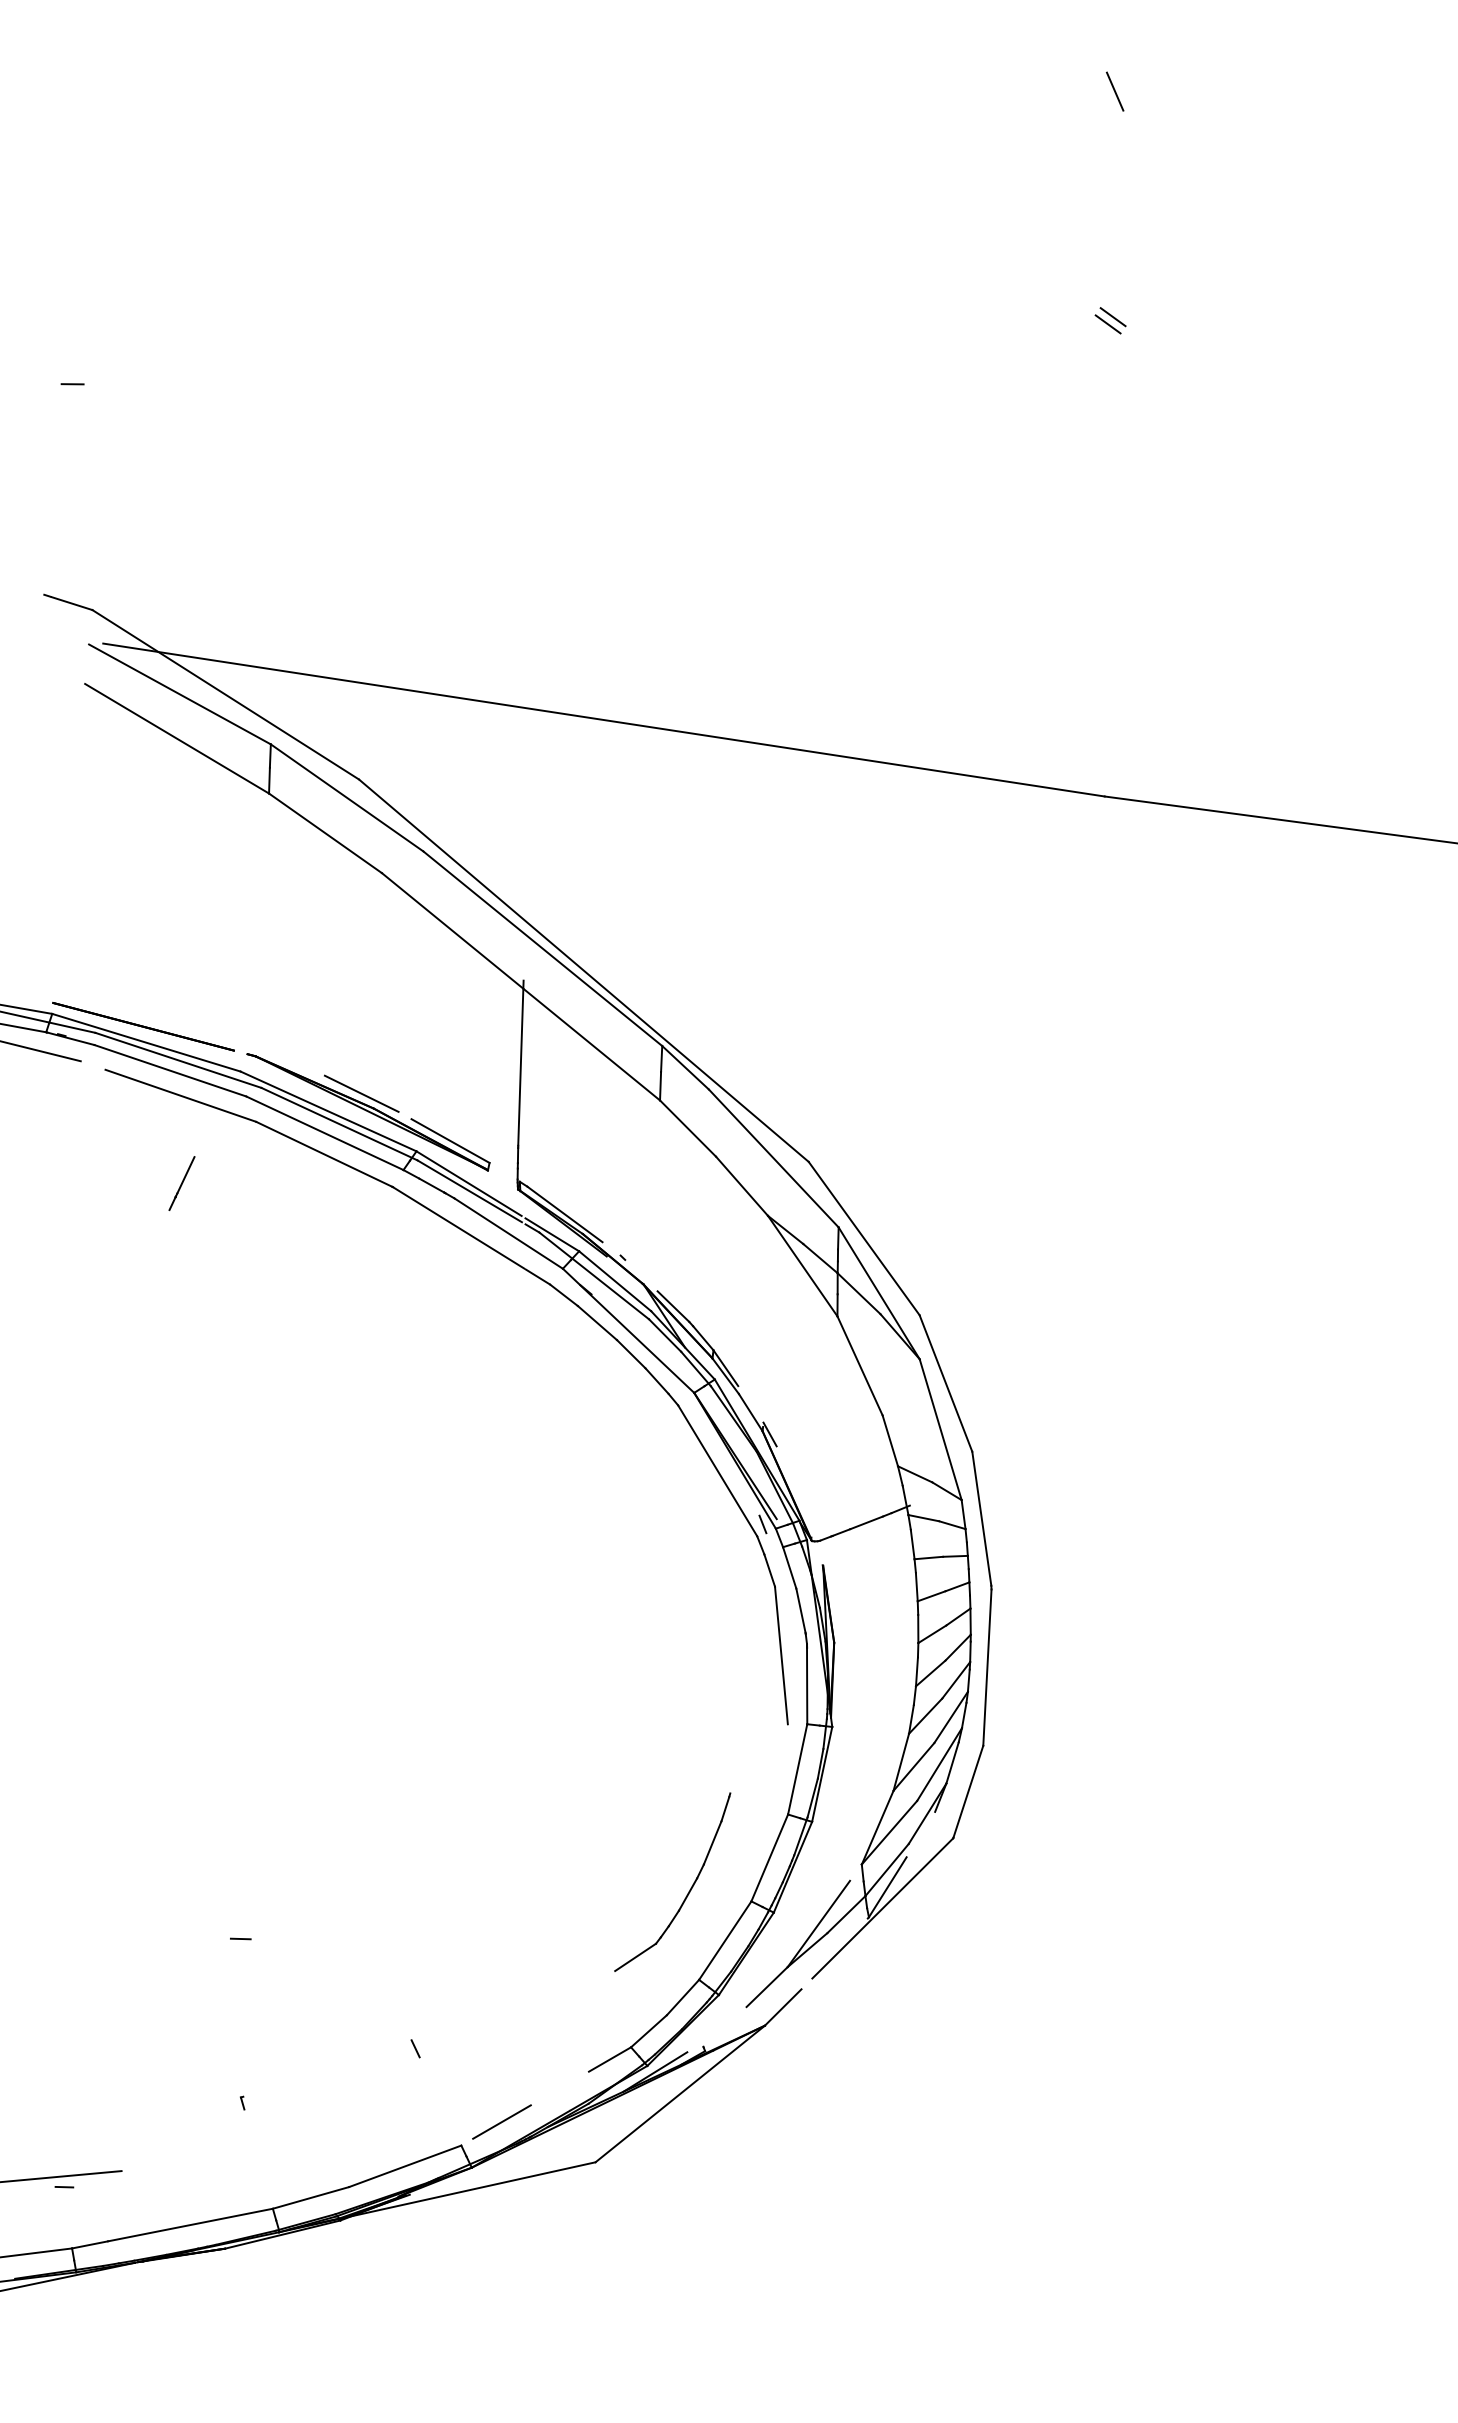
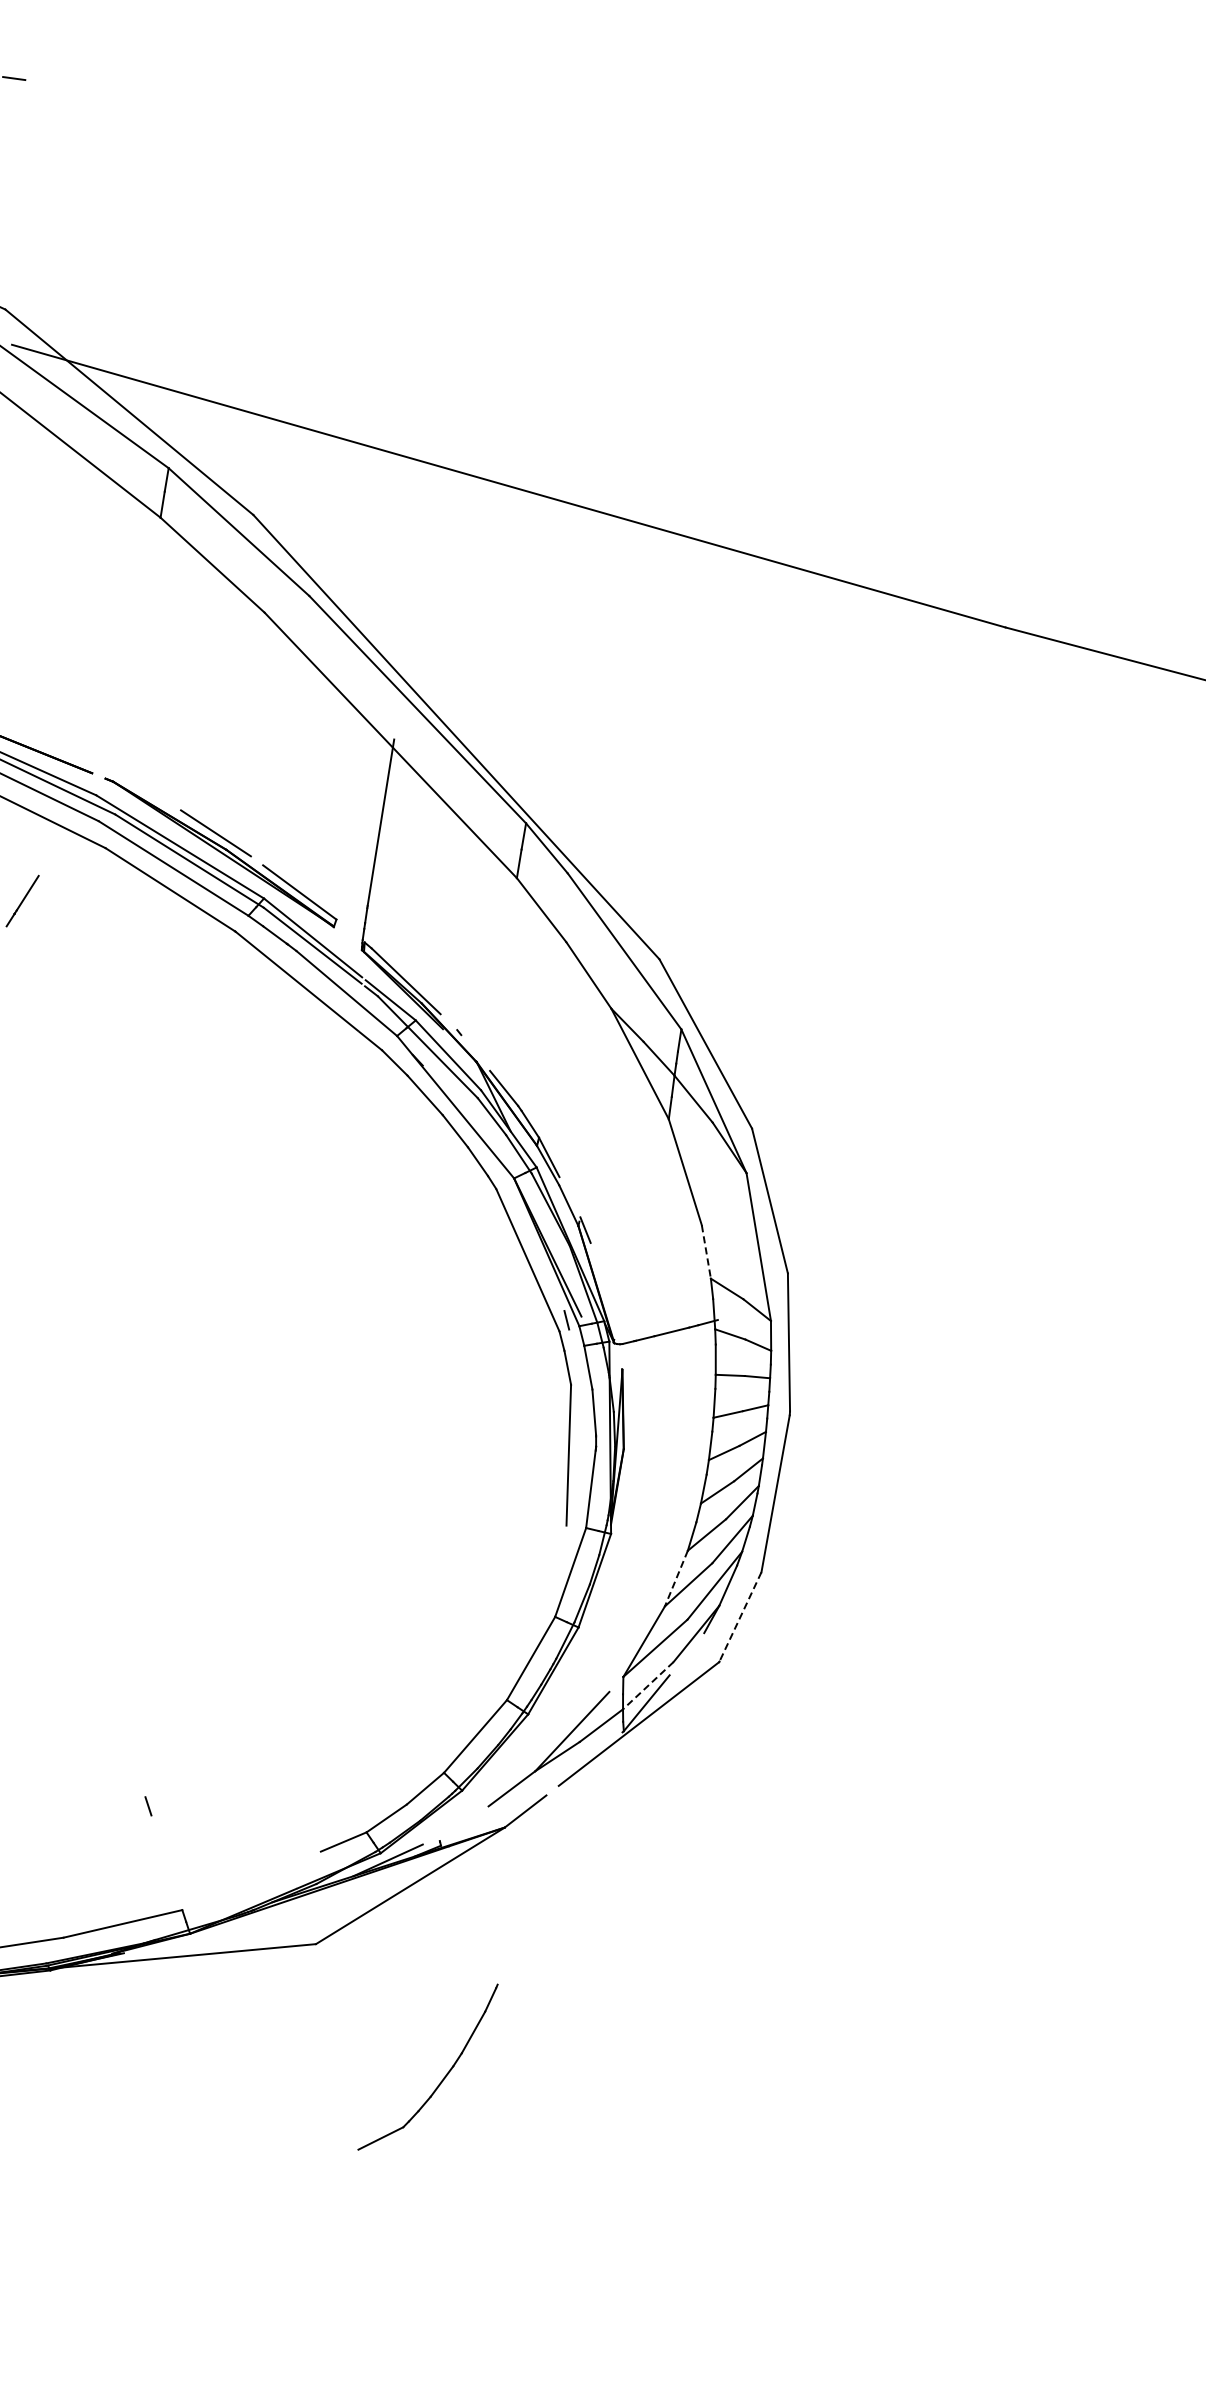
line: (1112, 317) -> (1074, 143), removed
line: (1107, 324) -> (1068, 150), removed
line: (890, 1440) -> (706, 1251), solid -> dashed
line: (901, 1762) -> (676, 1578), solid -> dashed
line: (968, 1792) -> (740, 1617), solid -> dashed
line: (887, 1870) -> (648, 1686), solid -> dashed
part: (689, 1889) -> (444, 2076), moved
line: (501, 2121) -> (226, 1890), removed

